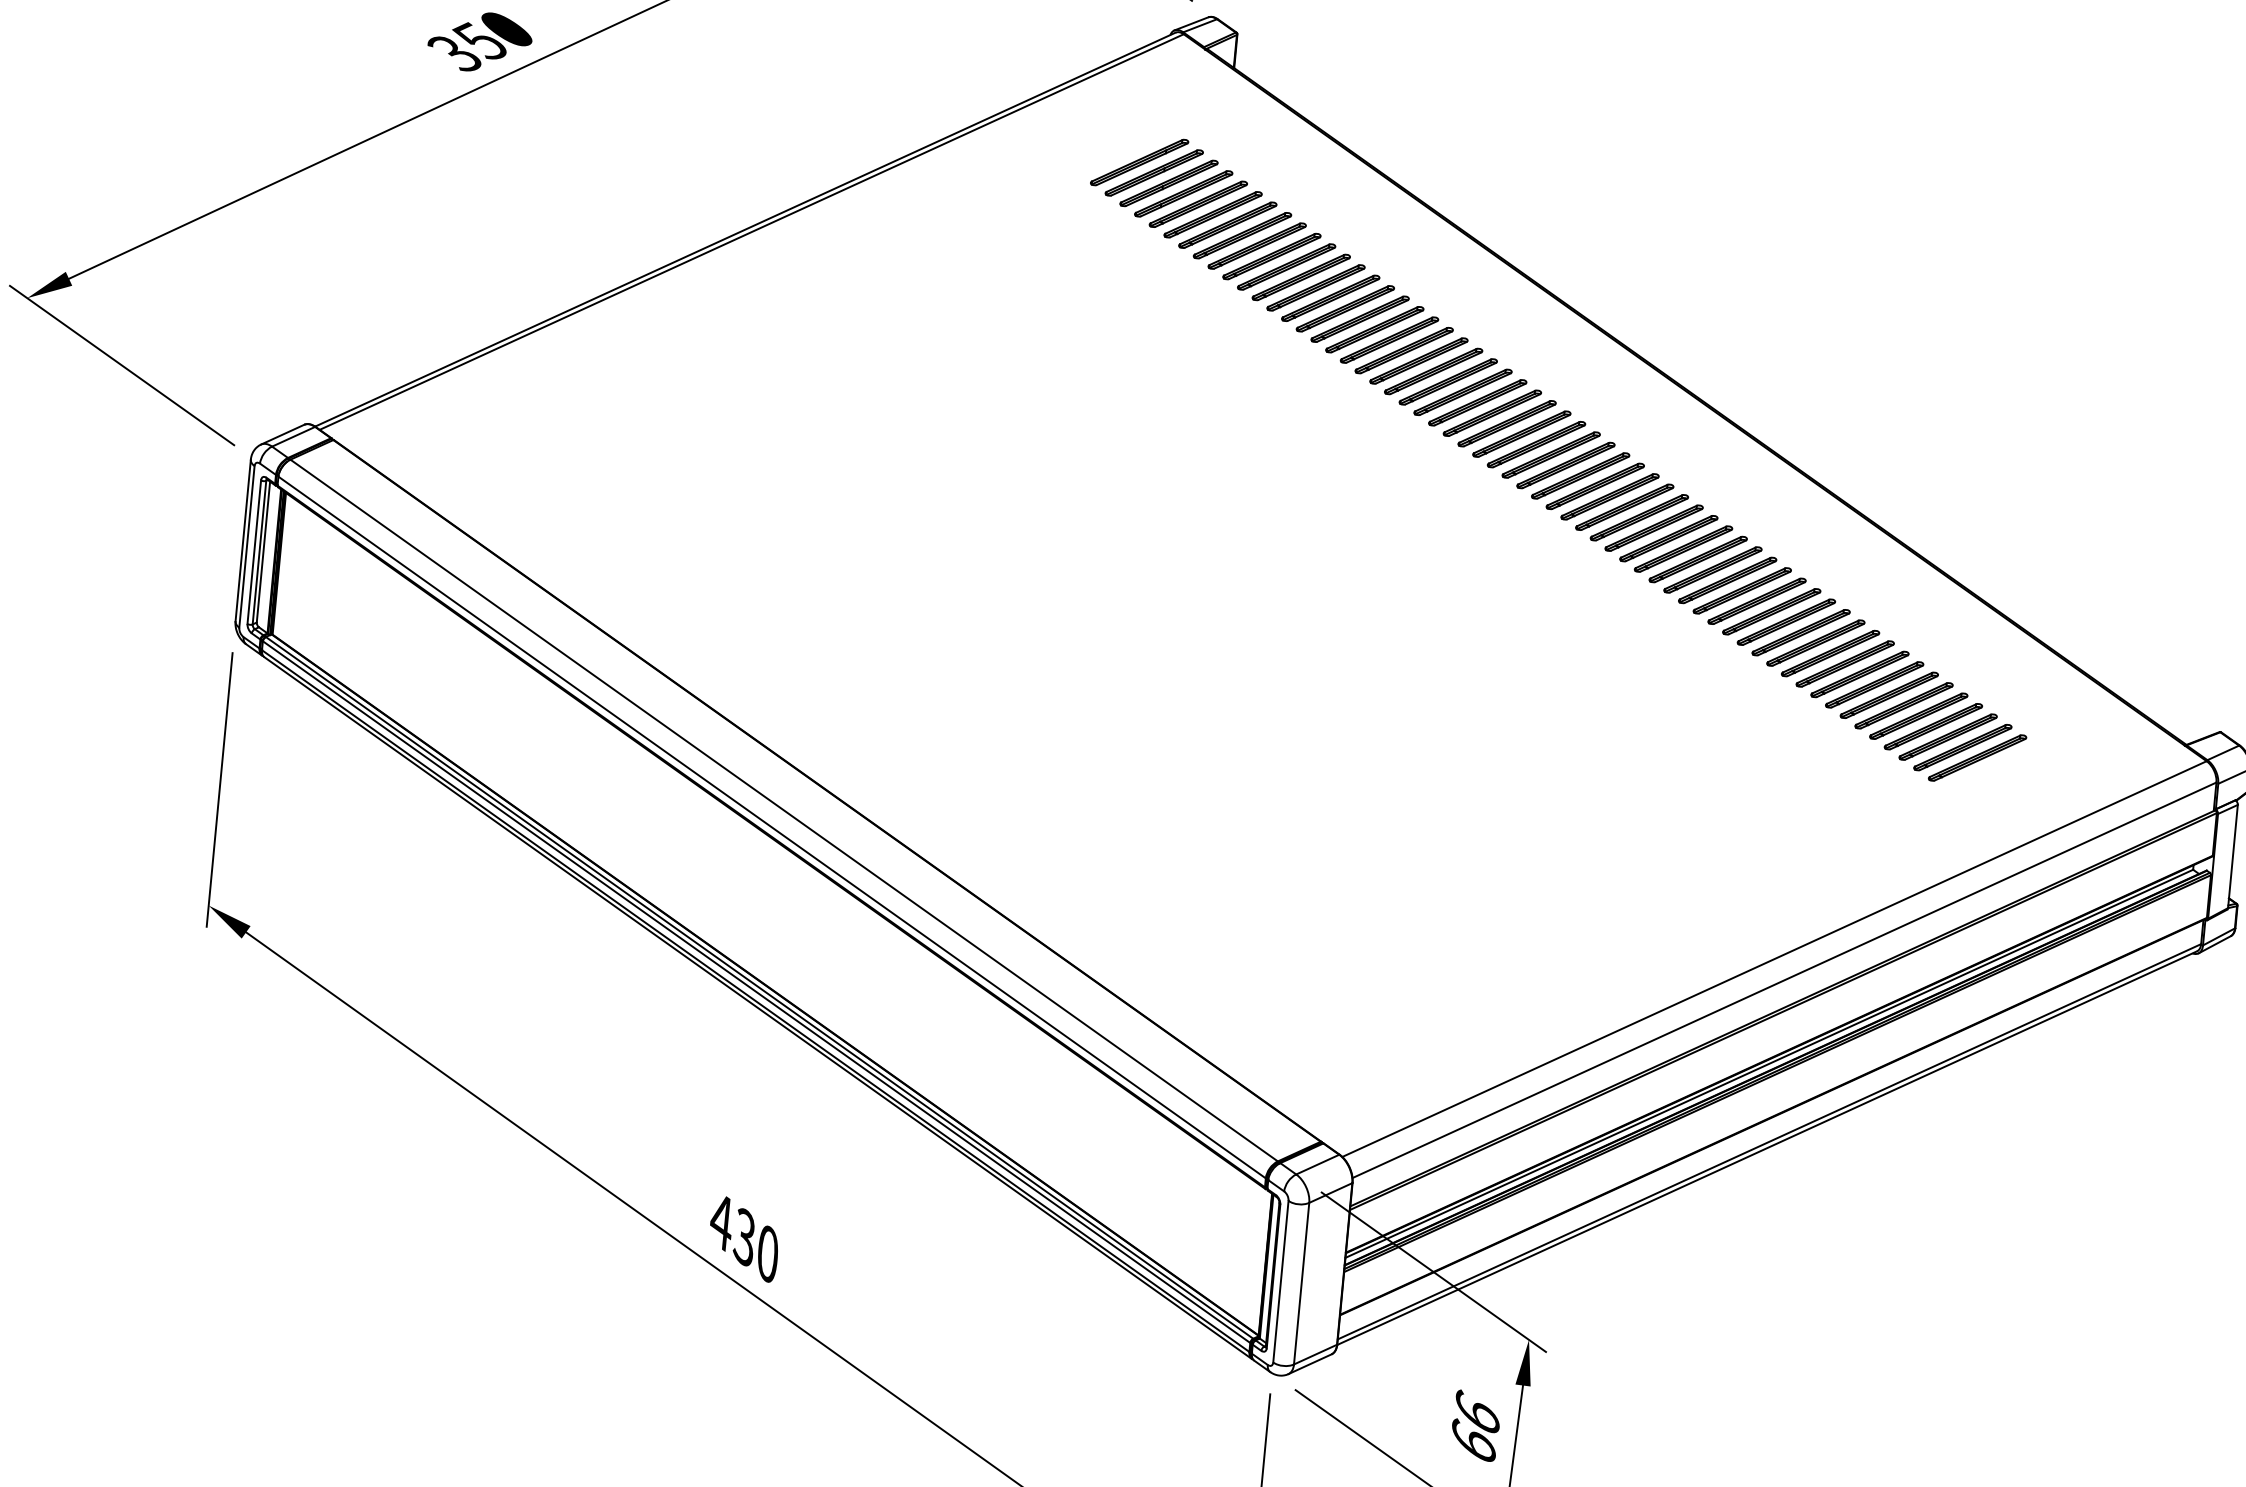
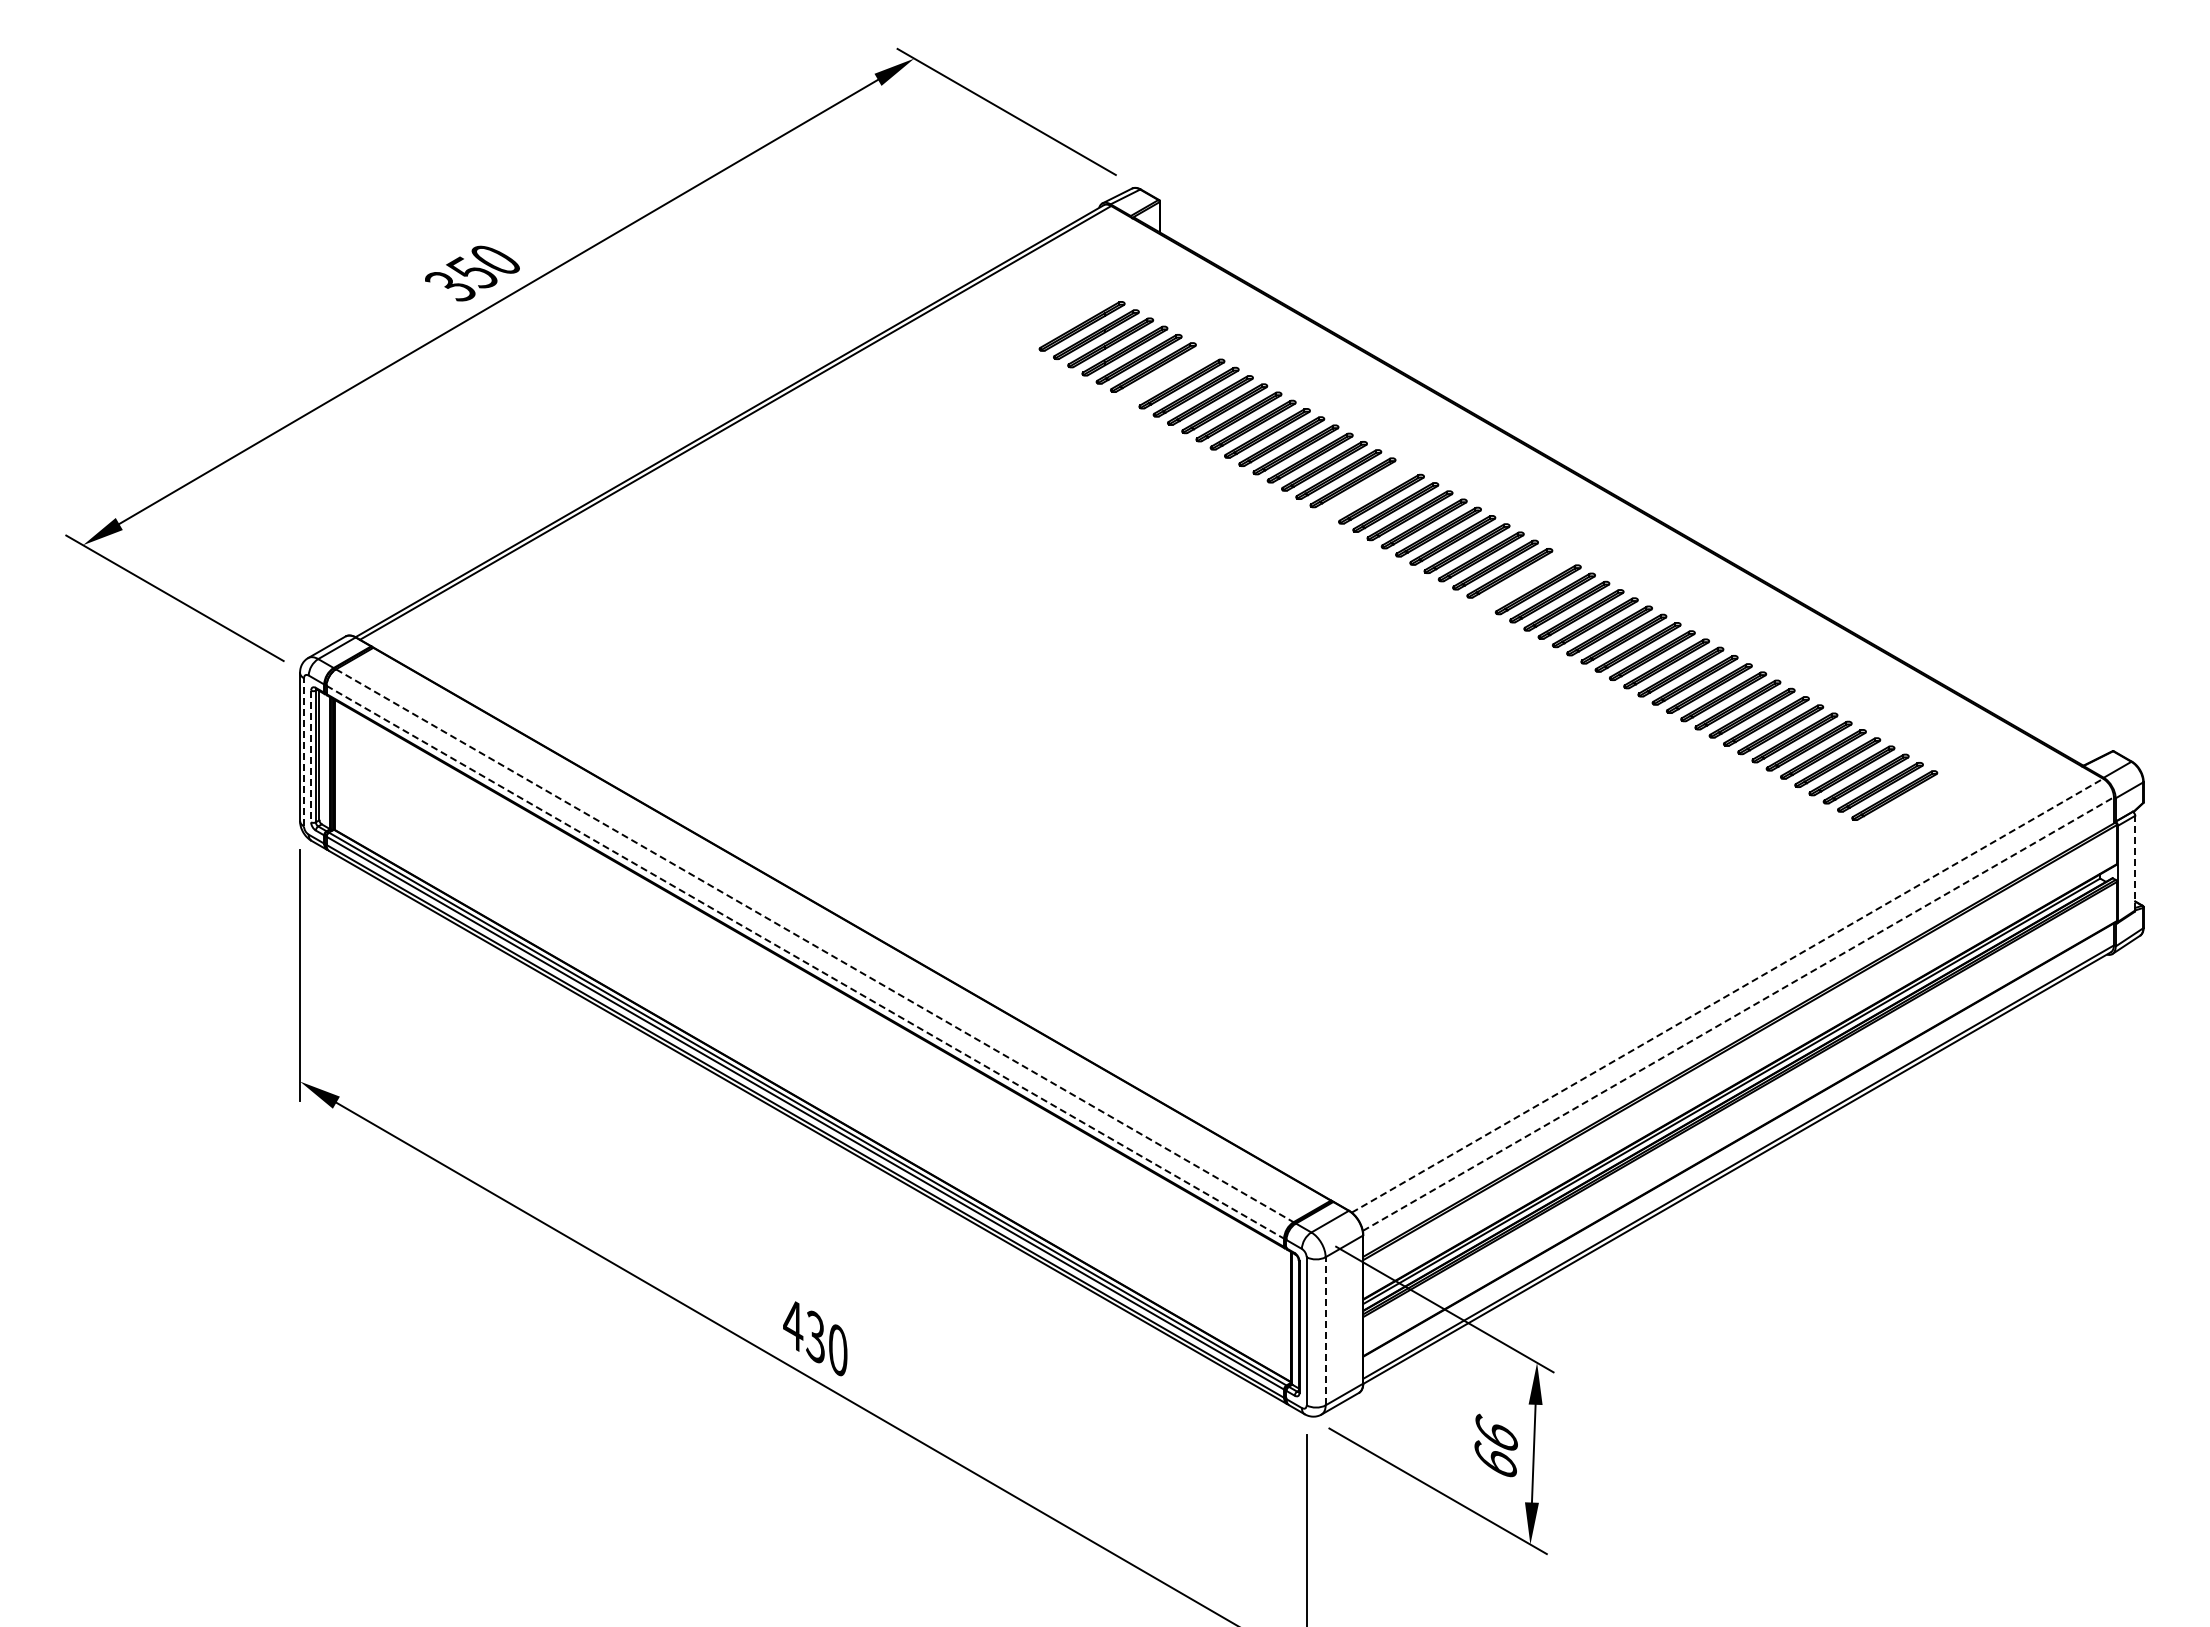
part: (1227, 224) -> (1167, 375), removed
part: (1432, 370) -> (1366, 490), removed
part: (1594, 486) -> (1523, 581), removed
line: (247, 546) -> (304, 751), solid -> dashed
line: (254, 552) -> (311, 756), solid -> dashed
line: (783, 810) -> (814, 945), solid -> dashed
line: (772, 827) -> (805, 962), solid -> dashed
line: (2233, 855) -> (2135, 862), solid -> dashed
line: (1774, 958) -> (1727, 995), solid -> dashed
line: (1784, 980) -> (1738, 1014), solid -> dashed
line: (1301, 1282) -> (1325, 1330), solid -> dashed

